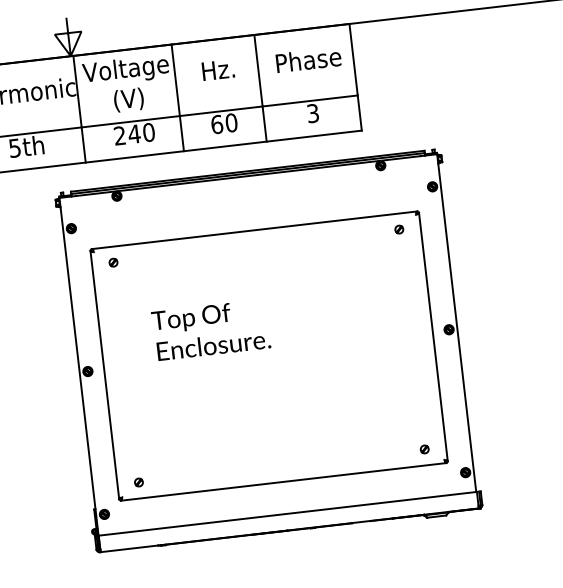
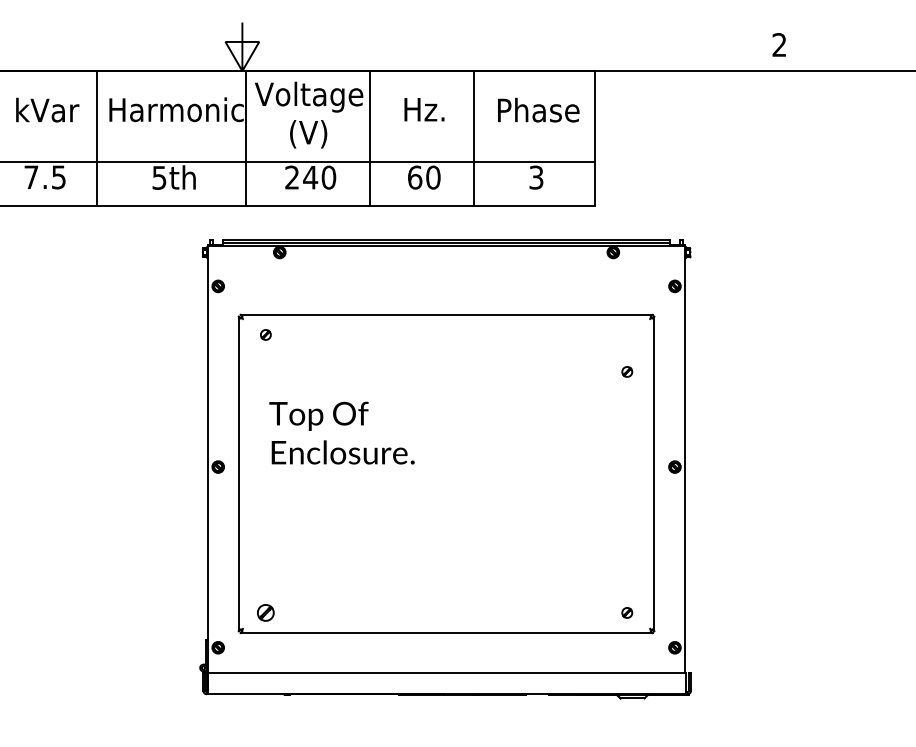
part: (399, 229) -> (627, 371), moved
text: (210, 329) -> (341, 432), moved
part: (138, 482) -> (265, 612), size x1.6

